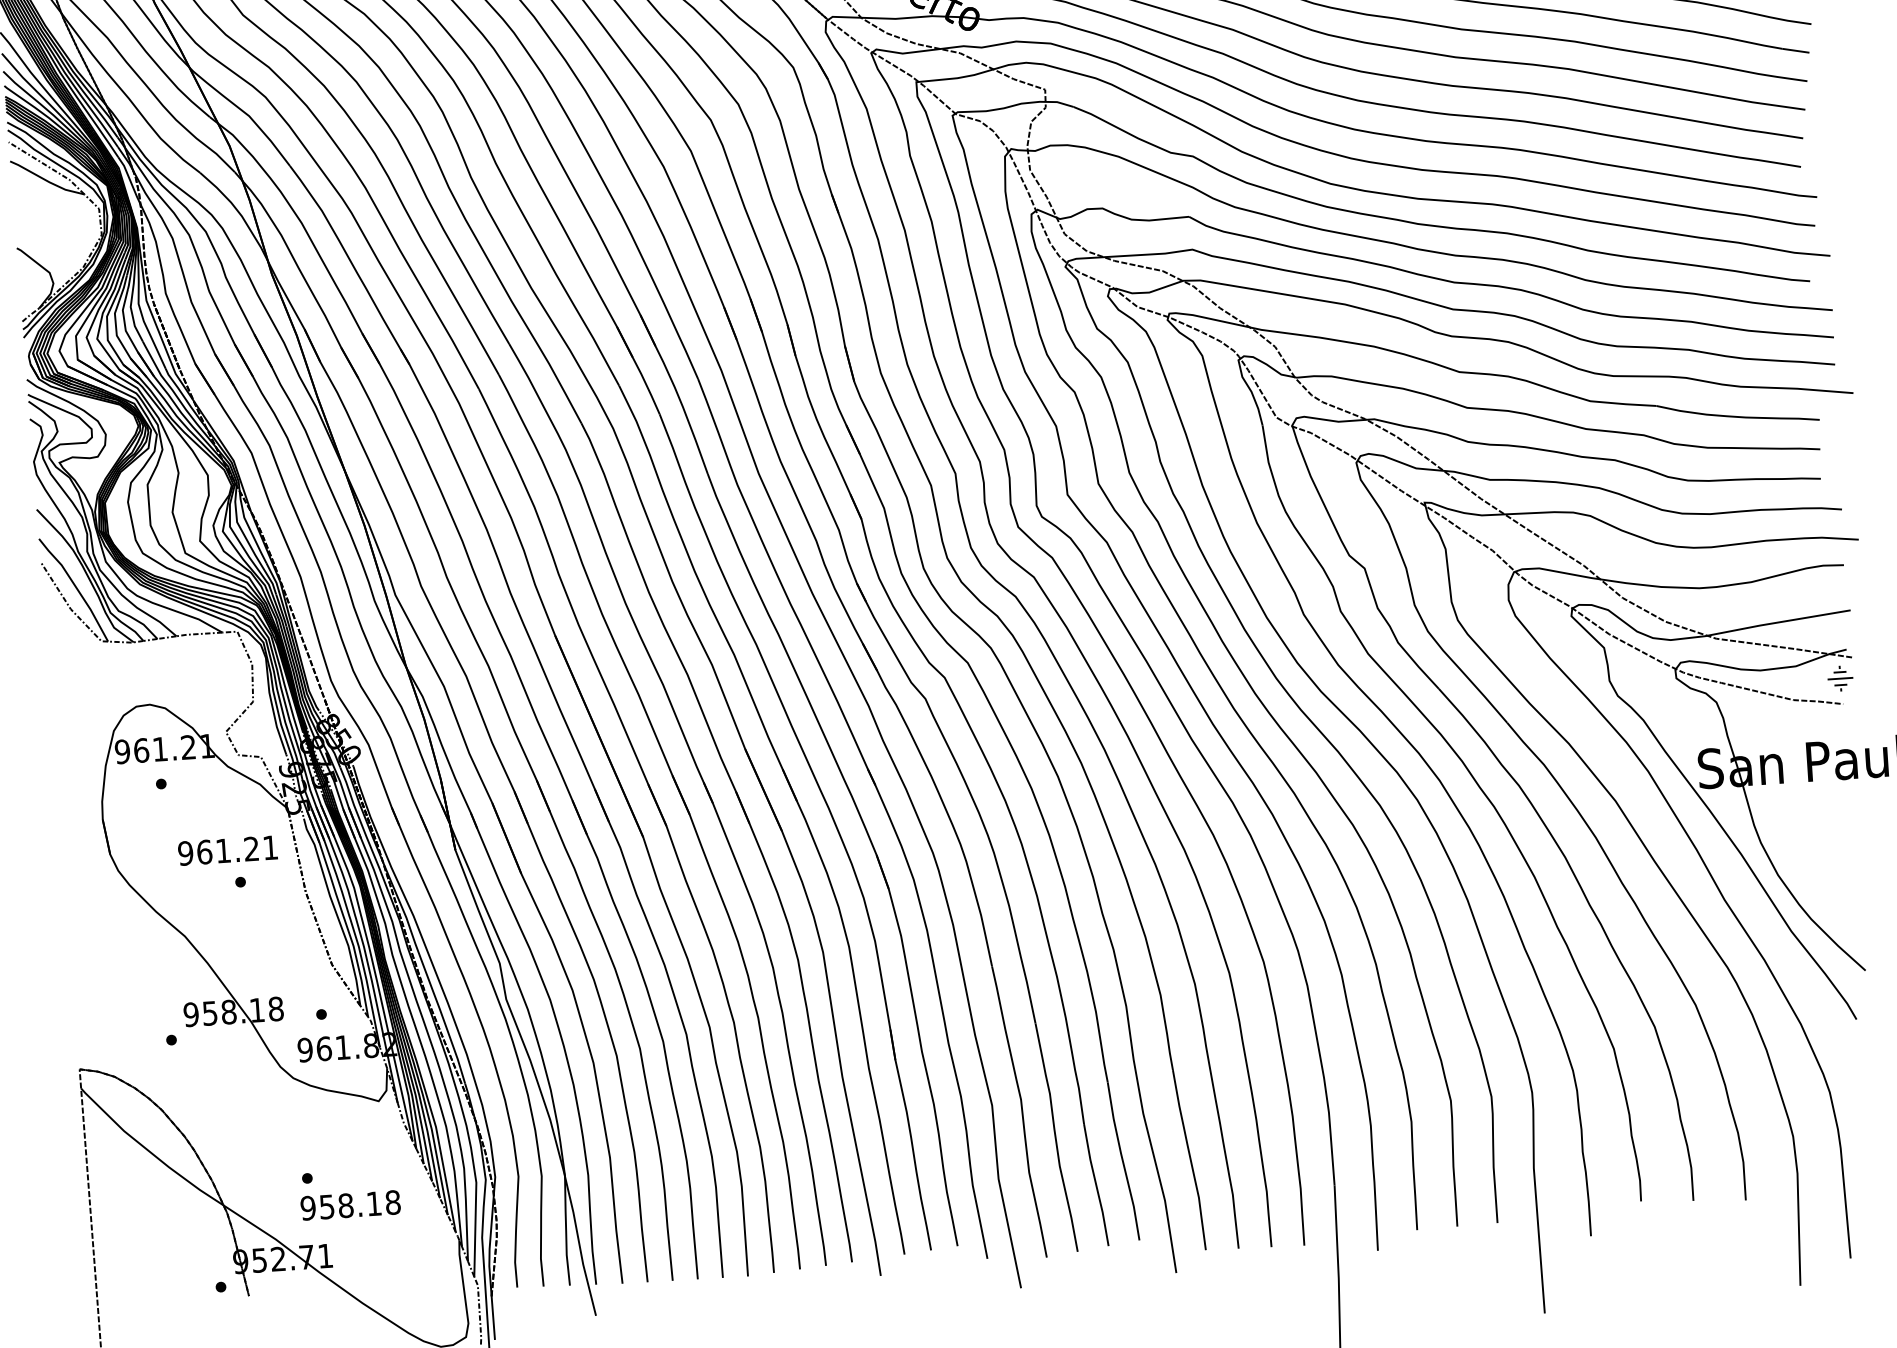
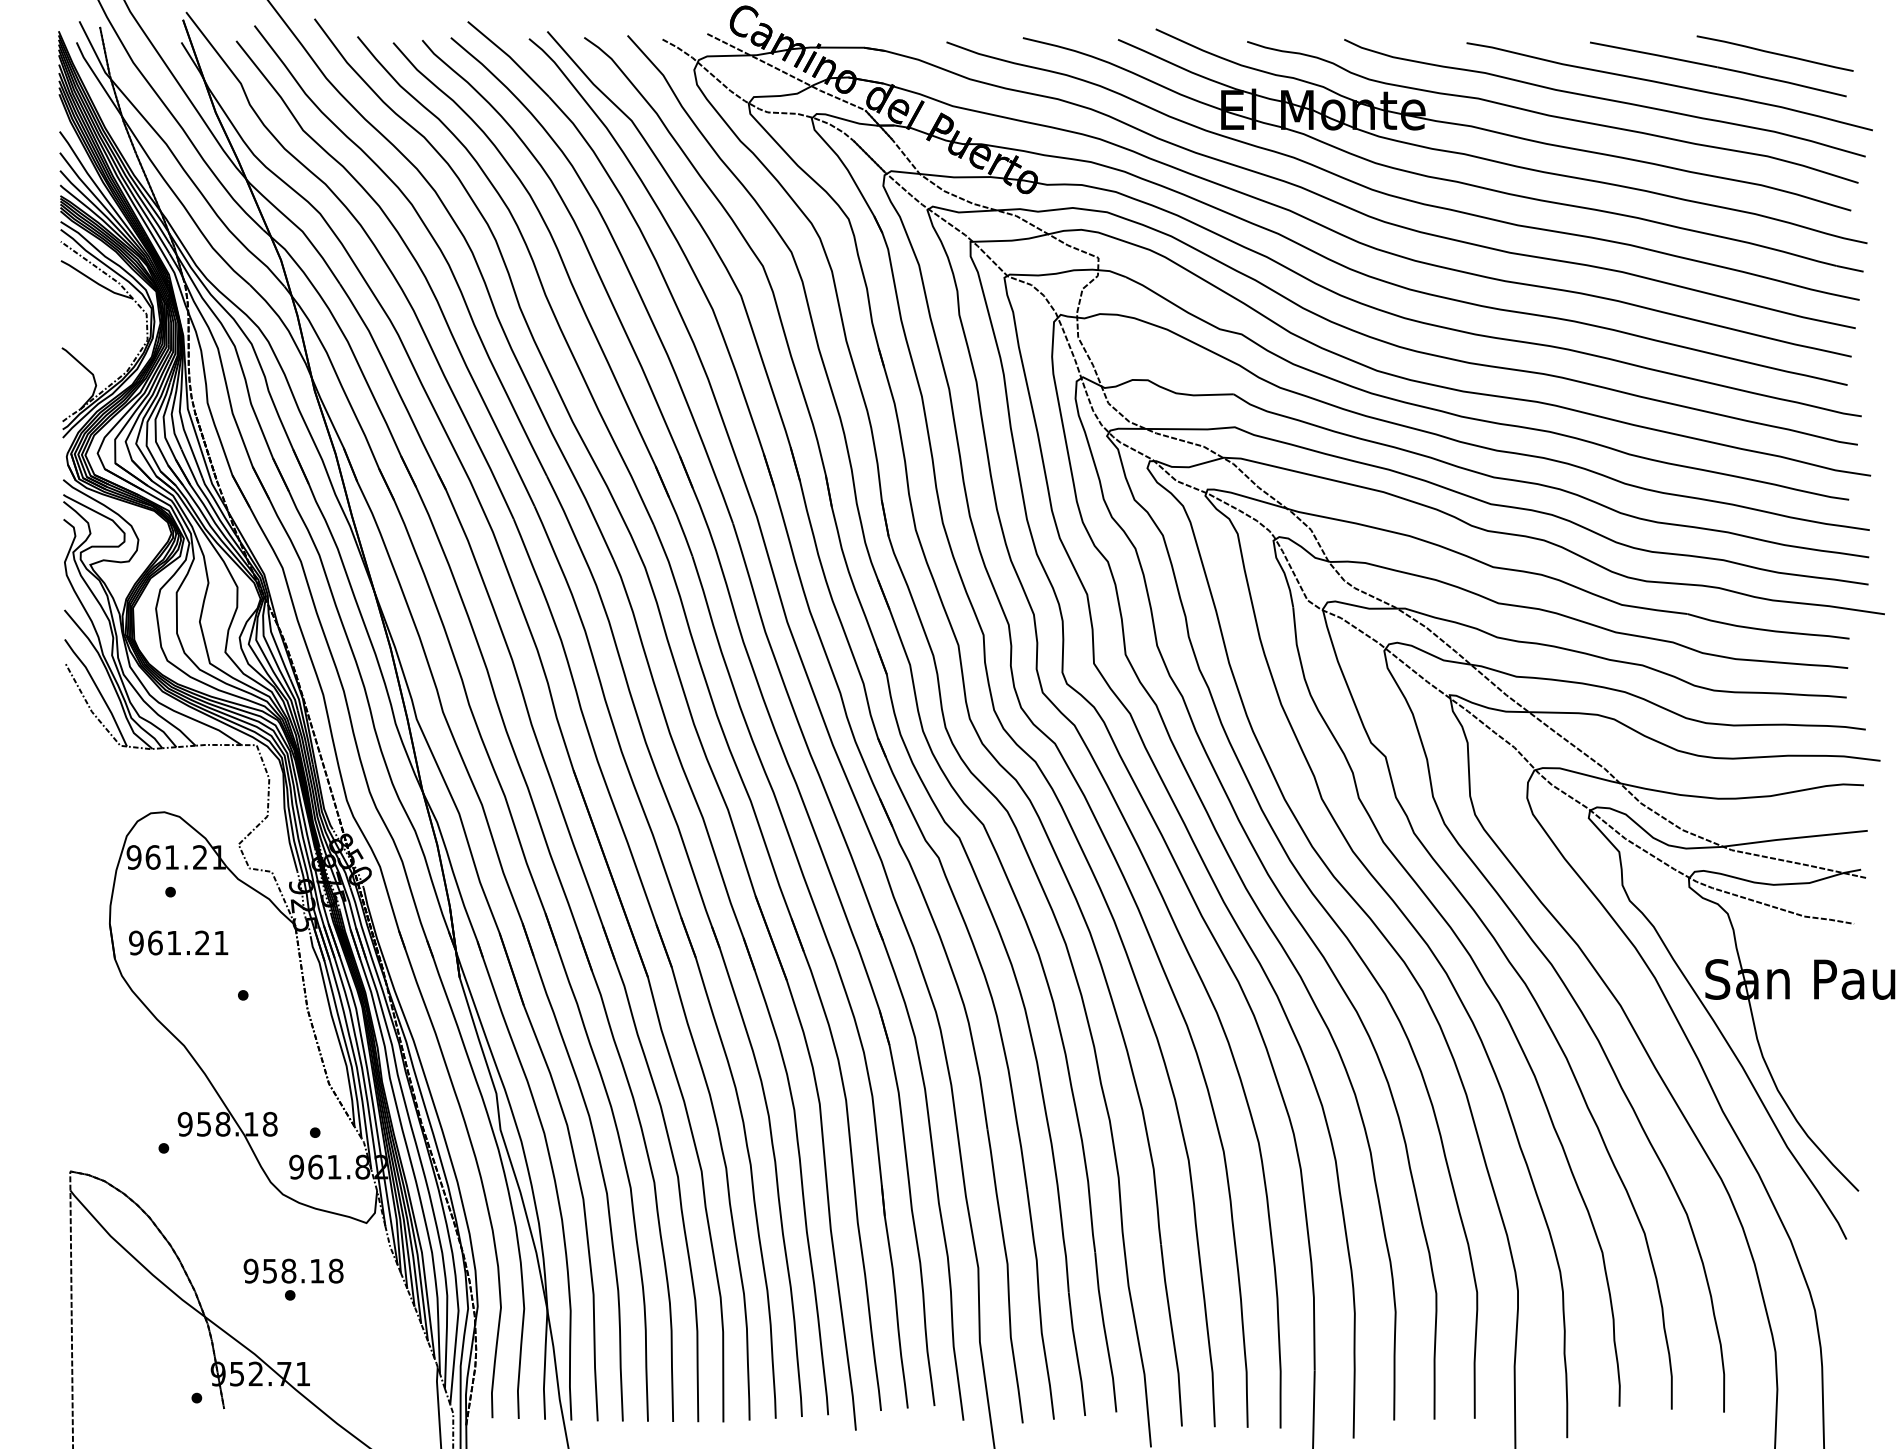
part: (1839, 677) -> (1852, 897), removed
text: (227, 850) -> (178, 942), moved
text: (350, 1204) -> (293, 1270), moved

